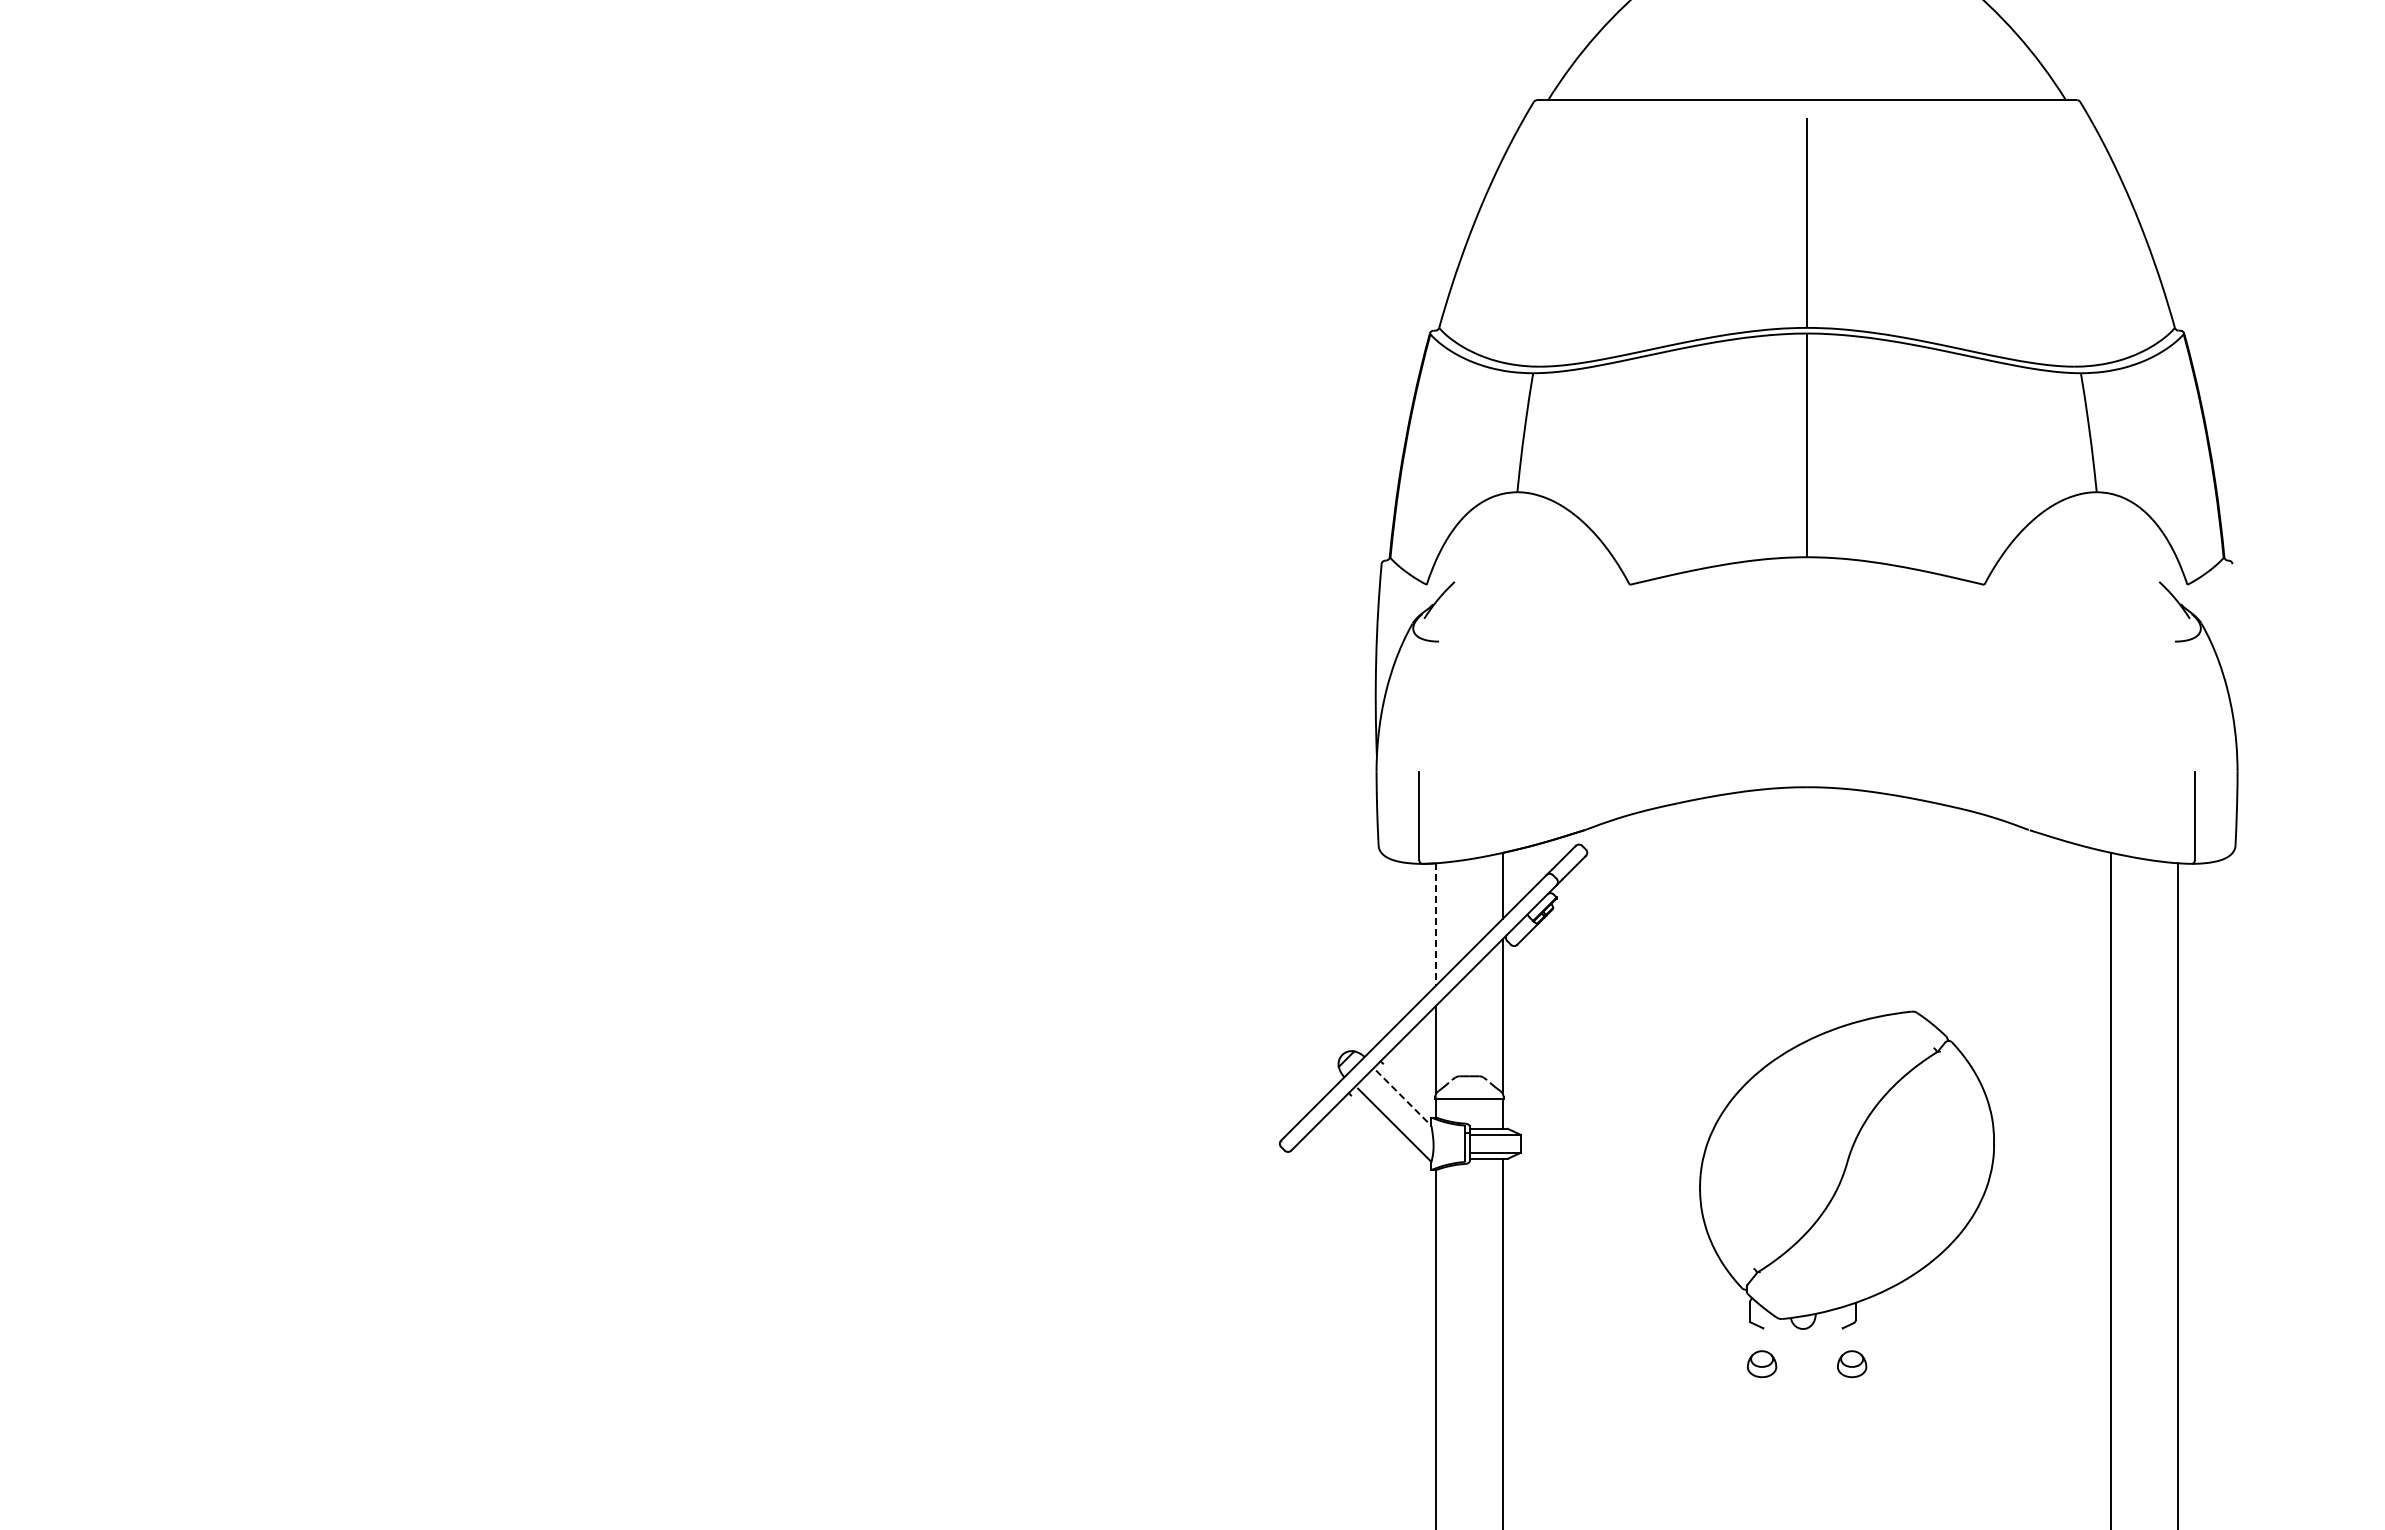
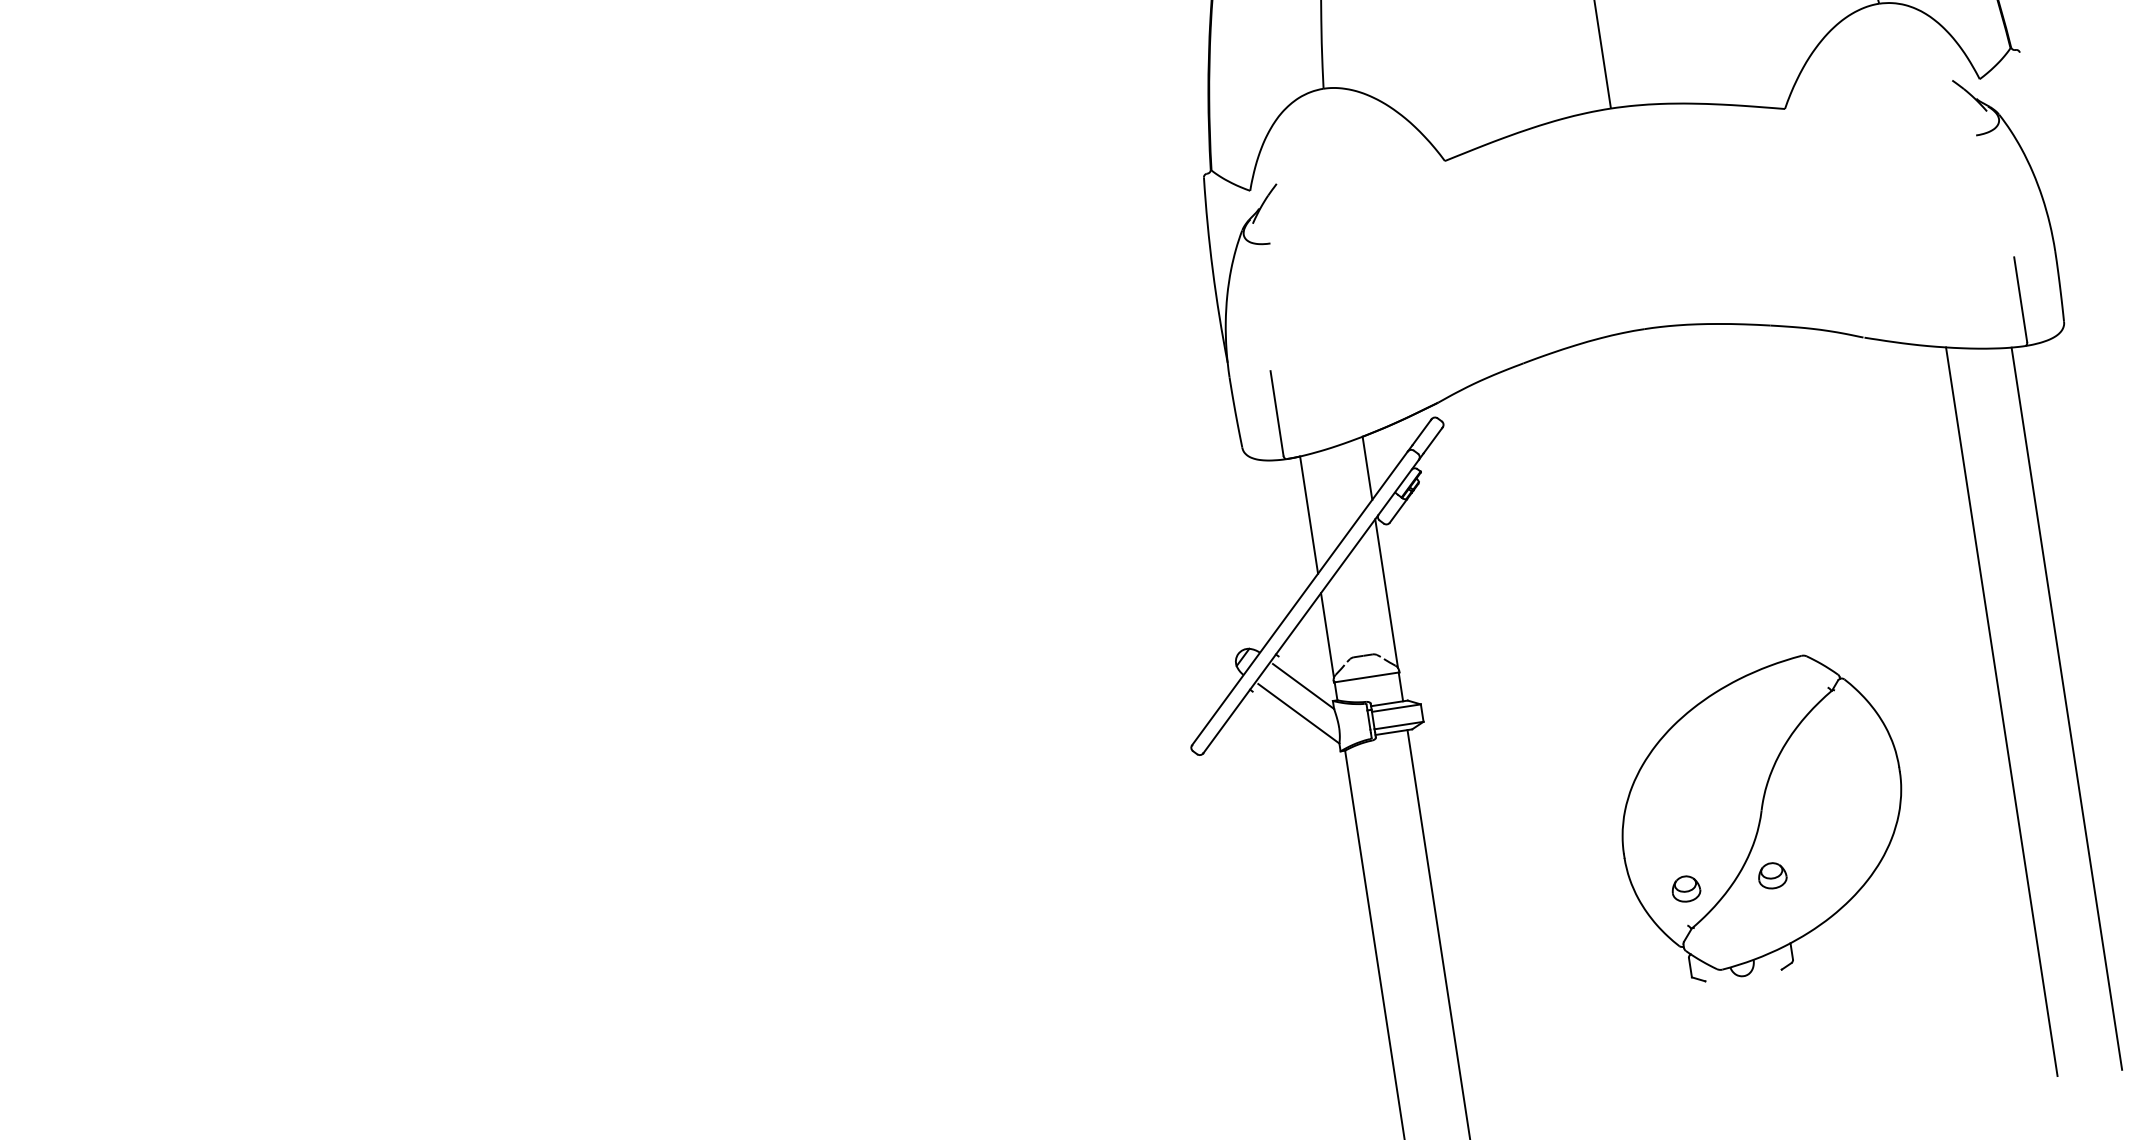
line: (1436, 924) -> (1309, 515), dashed -> solid
line: (1404, 1098) -> (1304, 686), dashed -> solid
part: (1846, 1169) -> (1761, 816), moved

